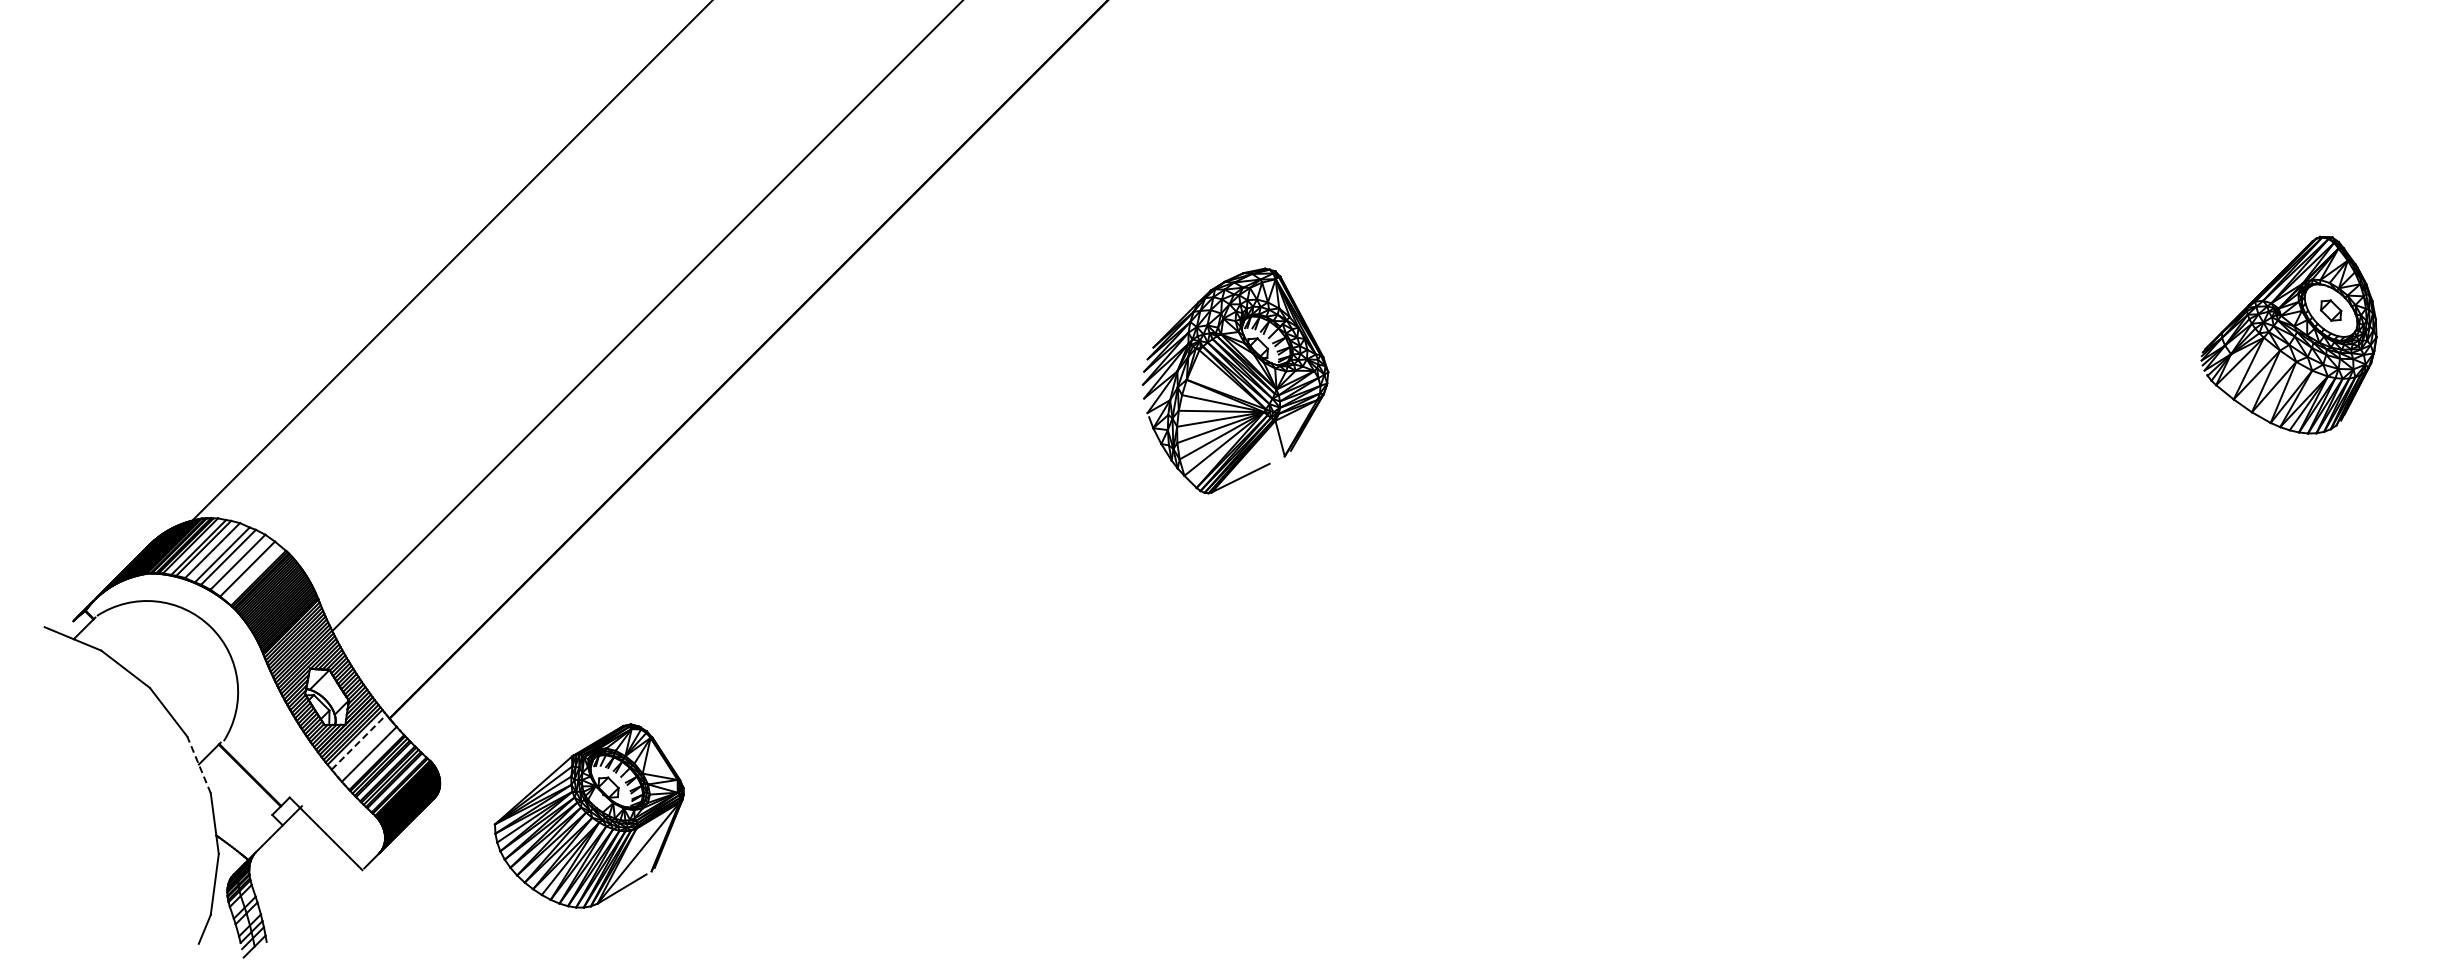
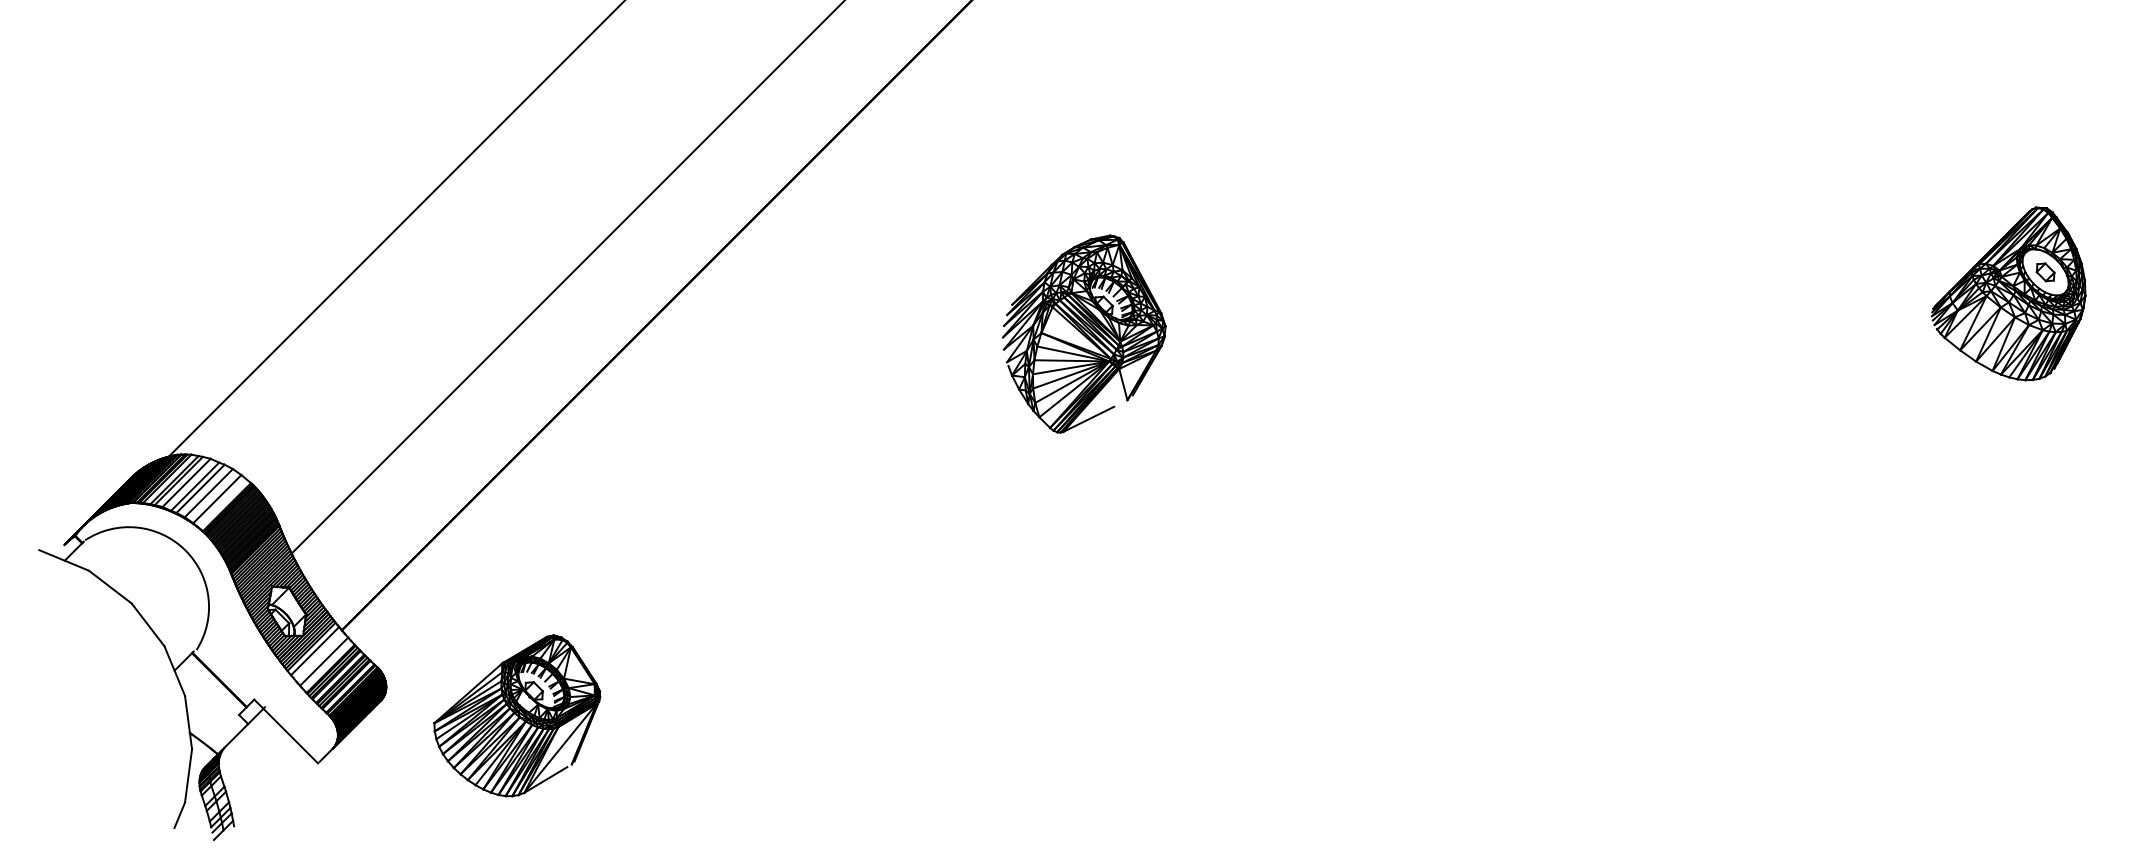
line: (359, 742) -> (315, 651), dashed -> solid
line: (199, 764) -> (175, 670), dashed -> solid

